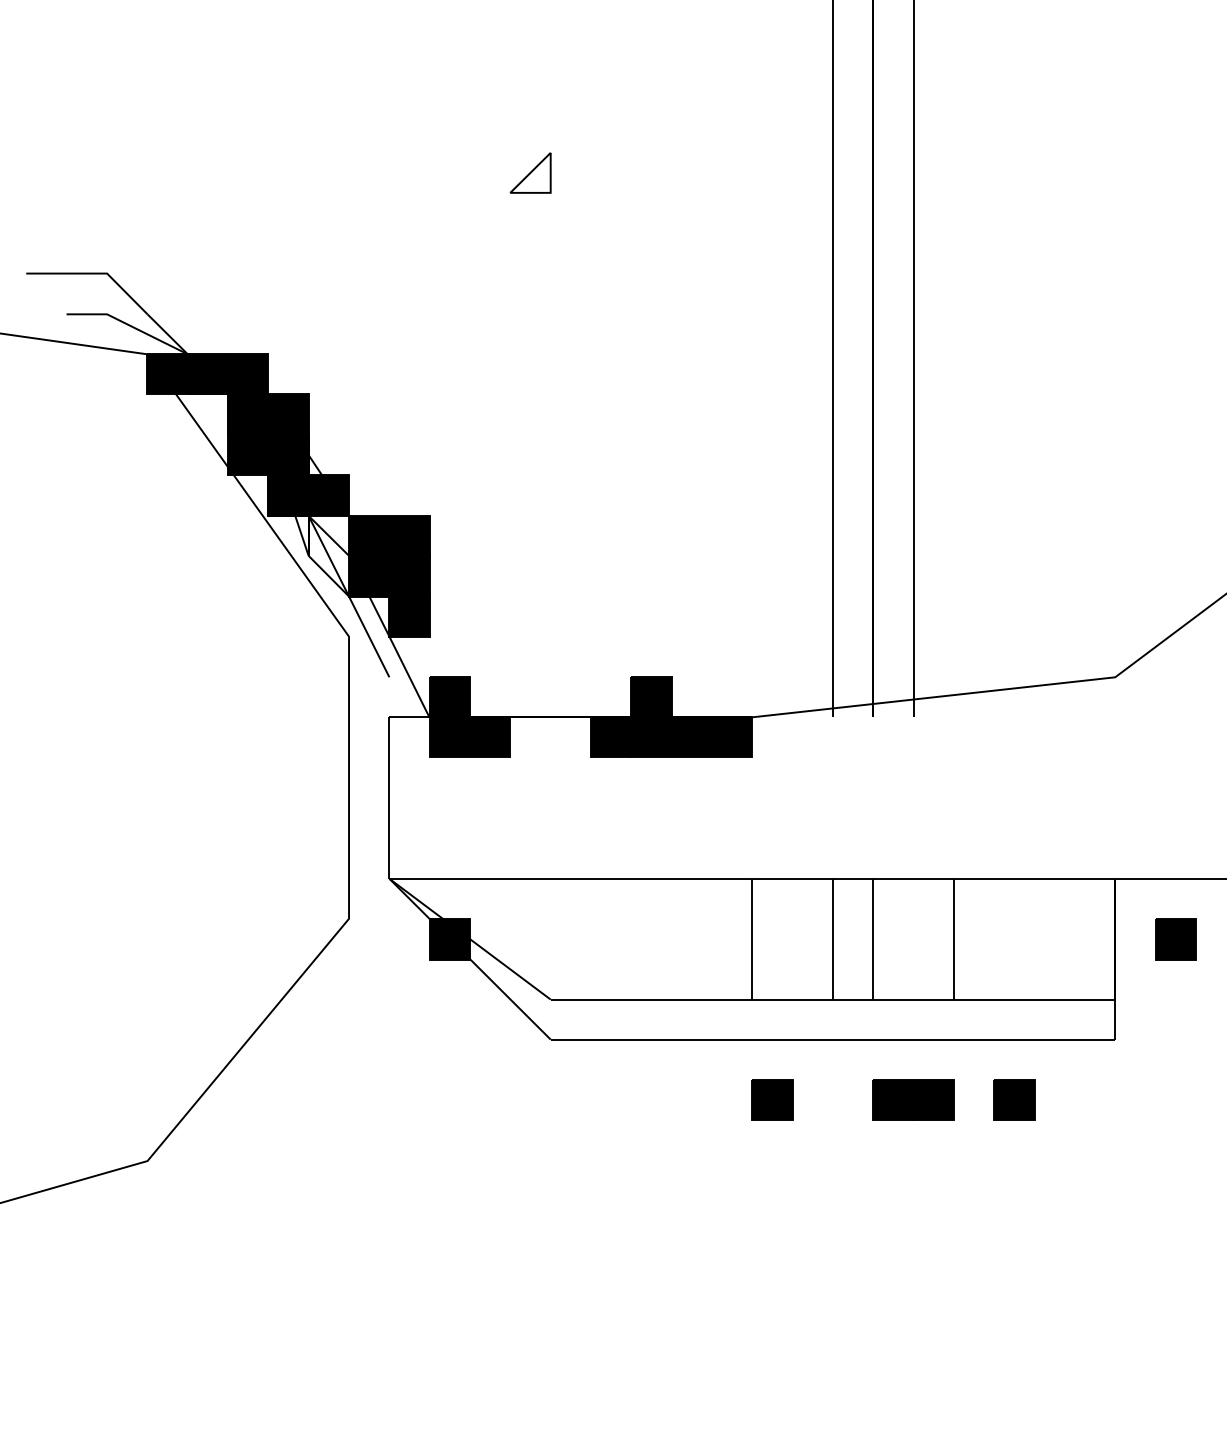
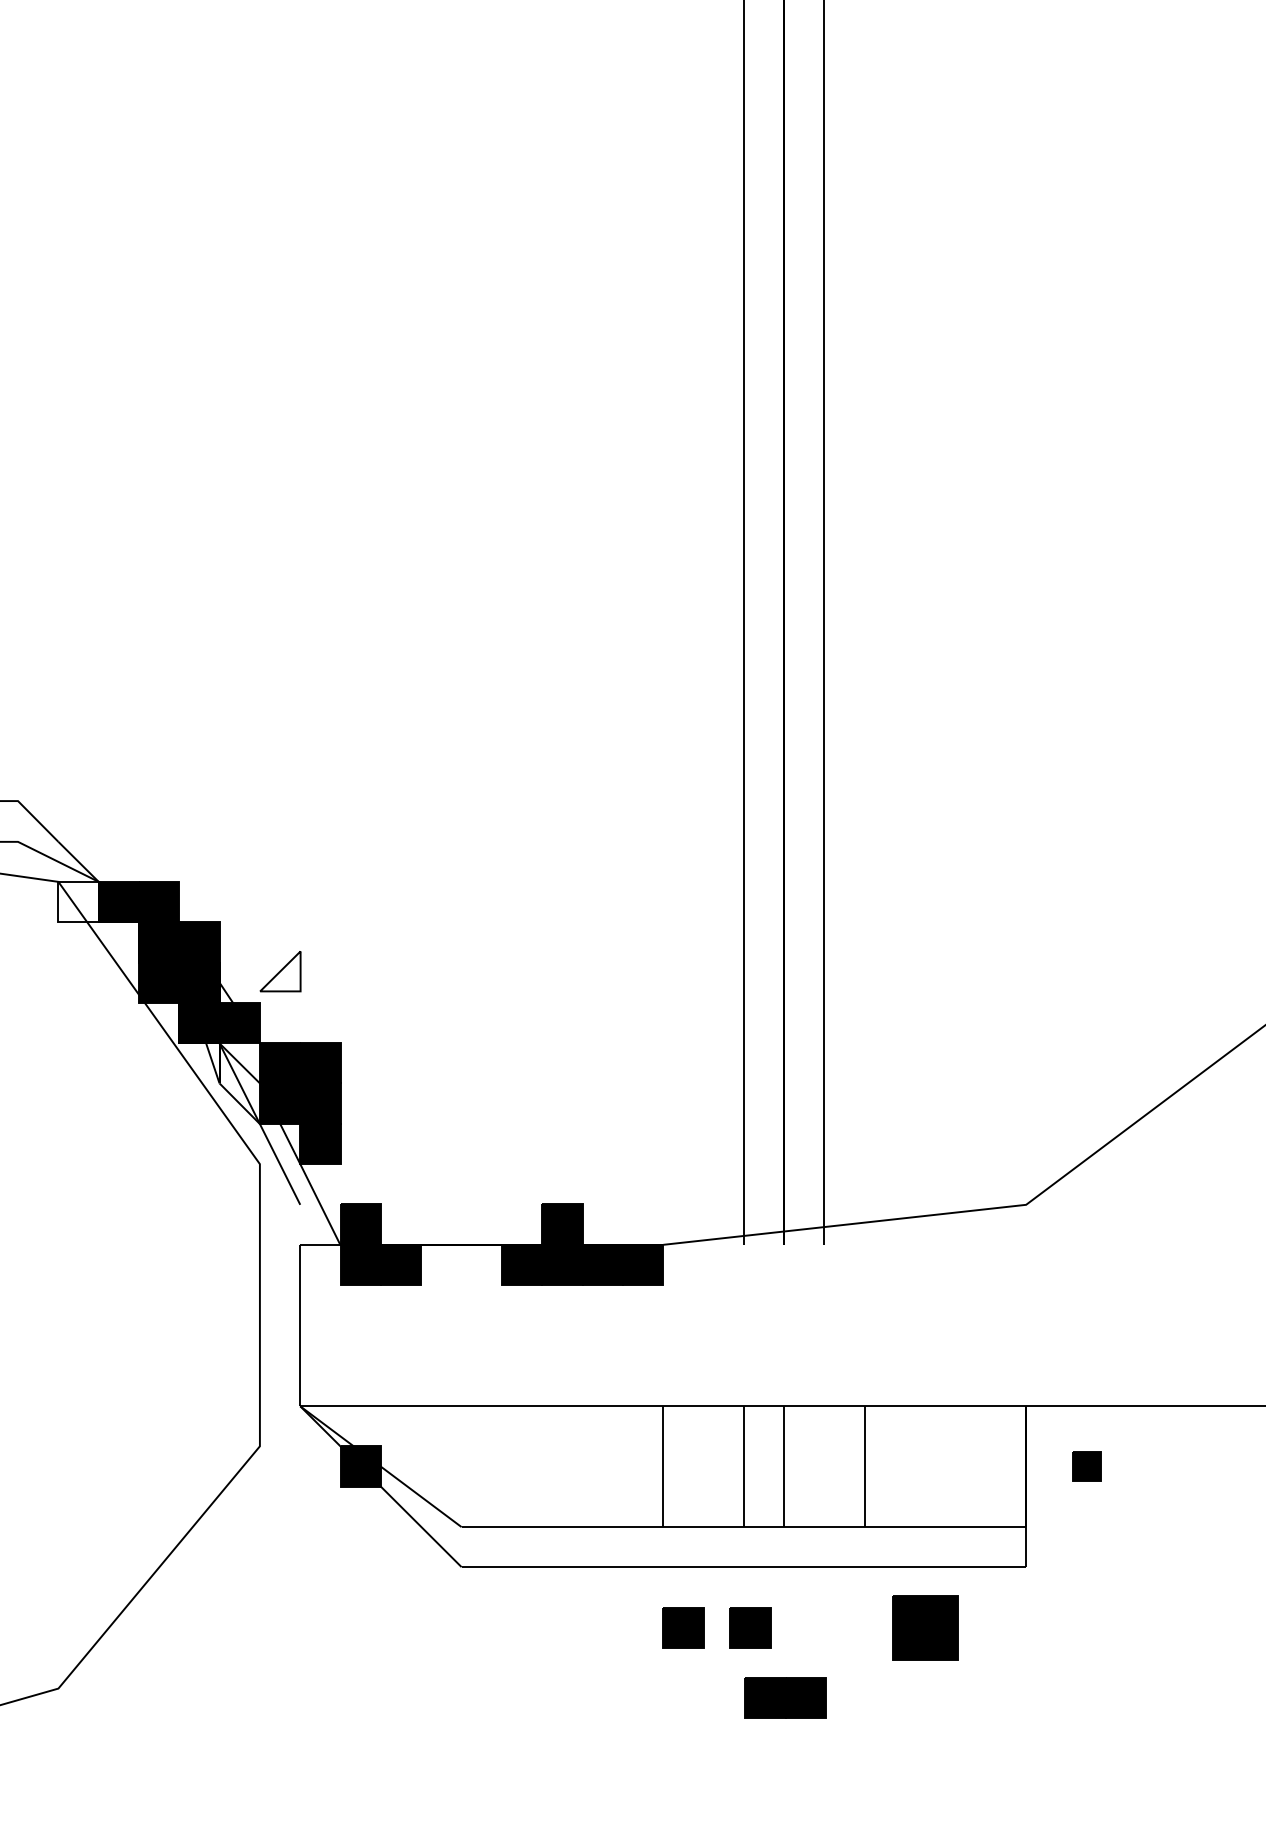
part: (530, 172) -> (280, 971), moved
fill: (167, 373) -> (78, 901), removed
part: (1175, 938) -> (1086, 1466), size x0.7
part: (839, 1099) -> (750, 1627), added
part: (913, 1099) -> (785, 1697), moved
part: (1014, 1099) -> (925, 1627), size x1.6

